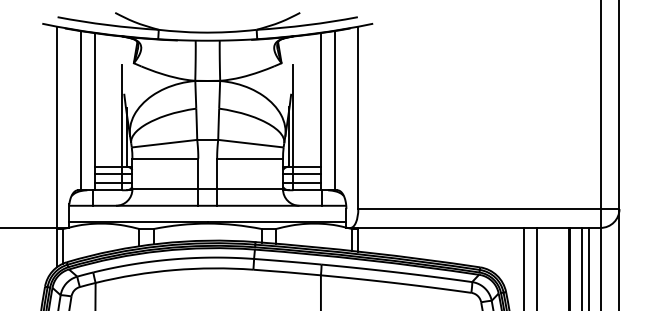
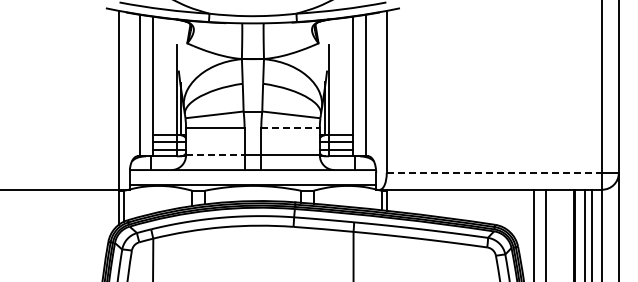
line: (251, 158) -> (291, 128), solid -> dashed
line: (165, 189) -> (215, 155), solid -> dashed
line: (479, 209) -> (494, 173), solid -> dashed

